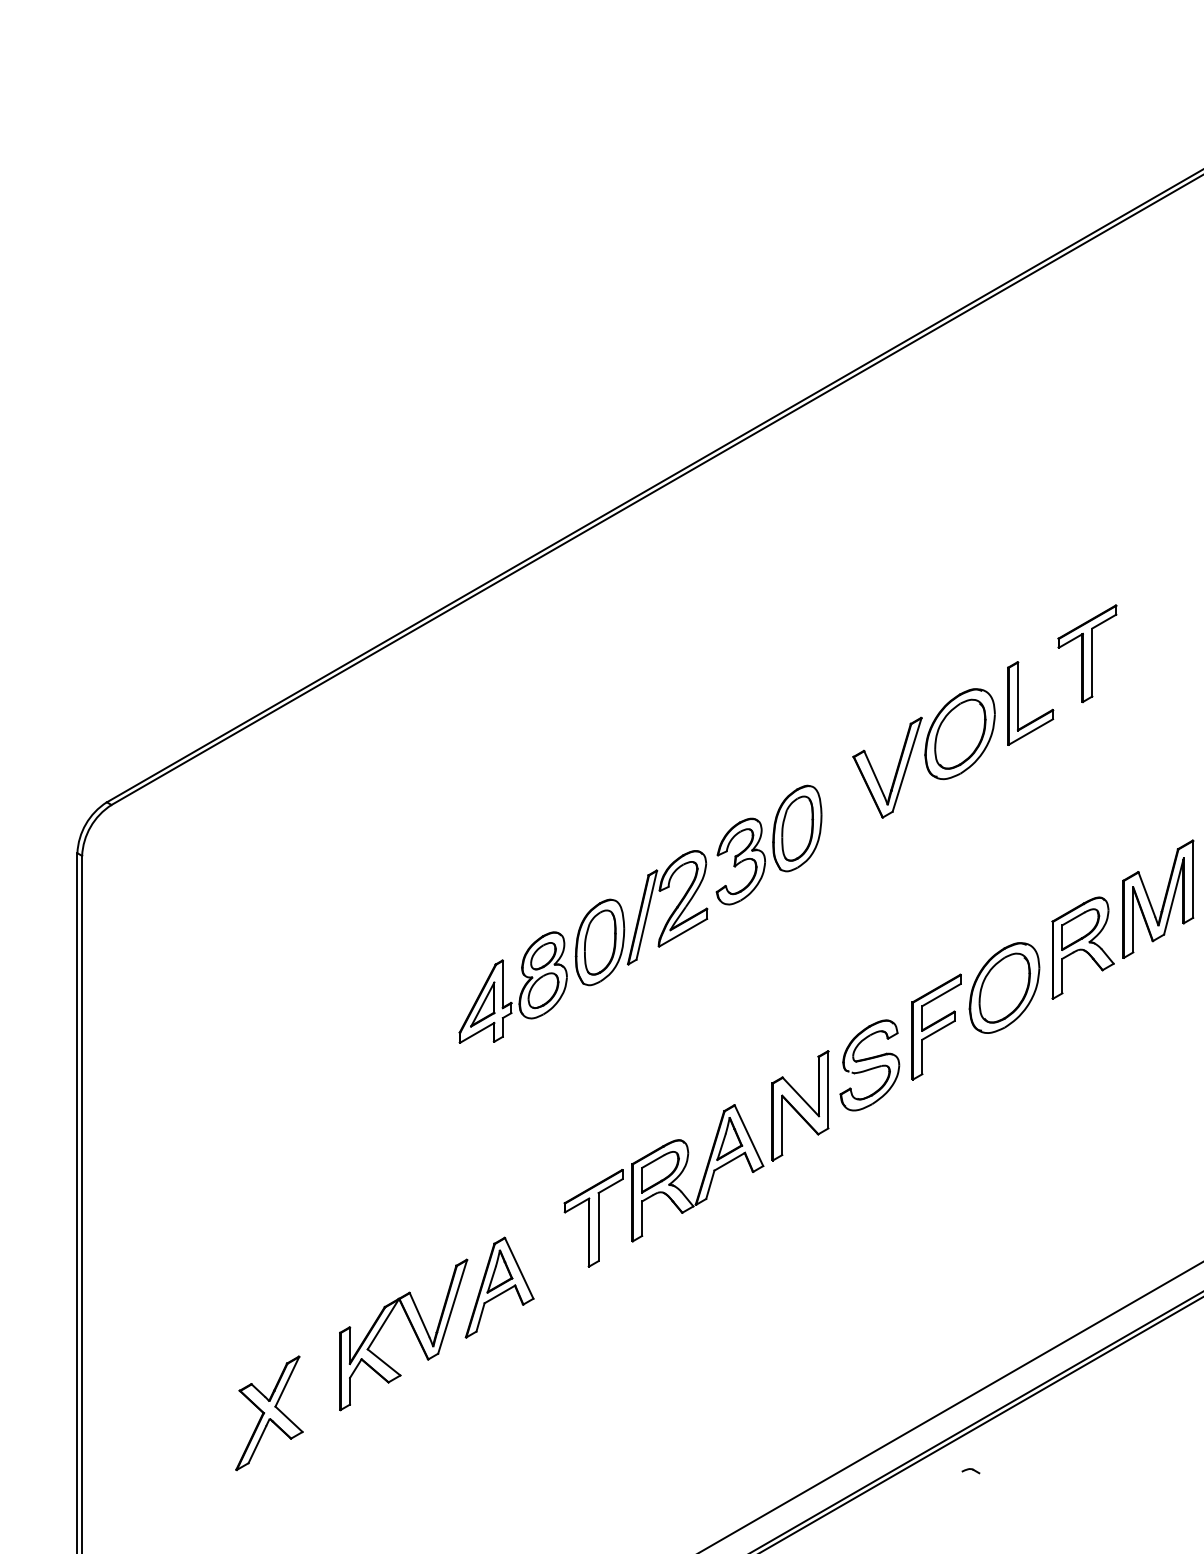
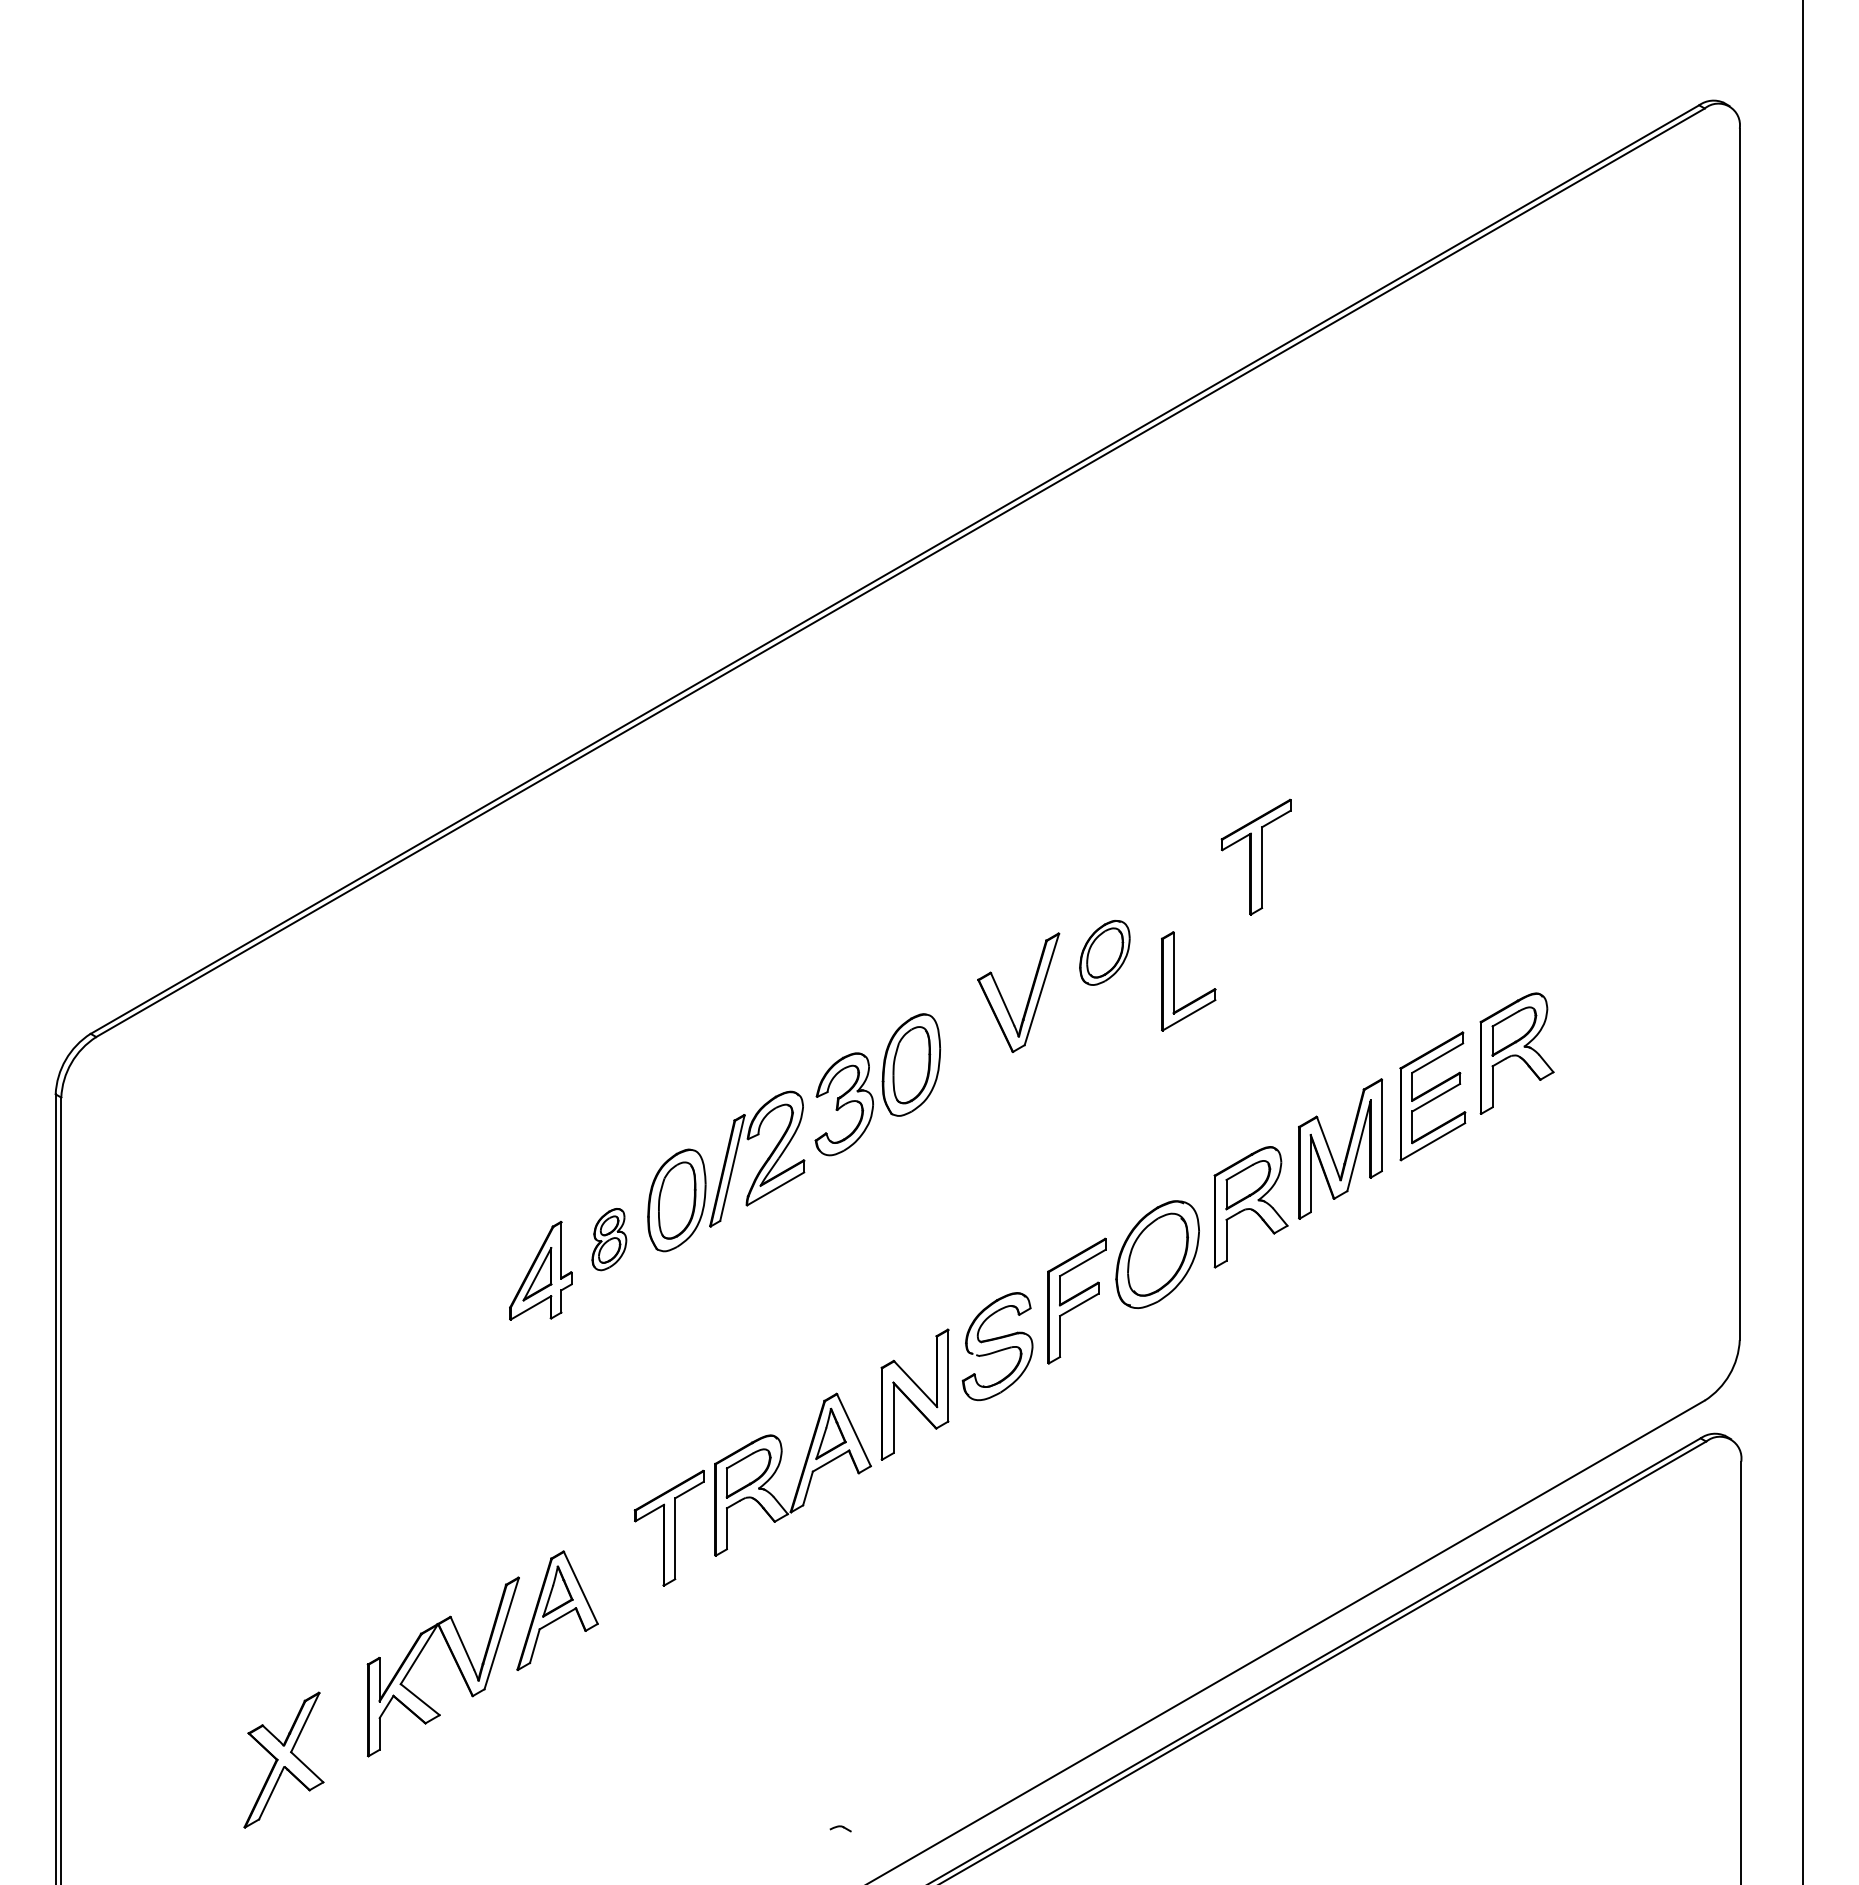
part: (1018, 703) -> (1174, 981), moved
part: (959, 733) -> (1104, 952), size x0.6
part: (543, 975) -> (609, 1239), size x0.6
part: (970, 1470) -> (840, 1828), moved

